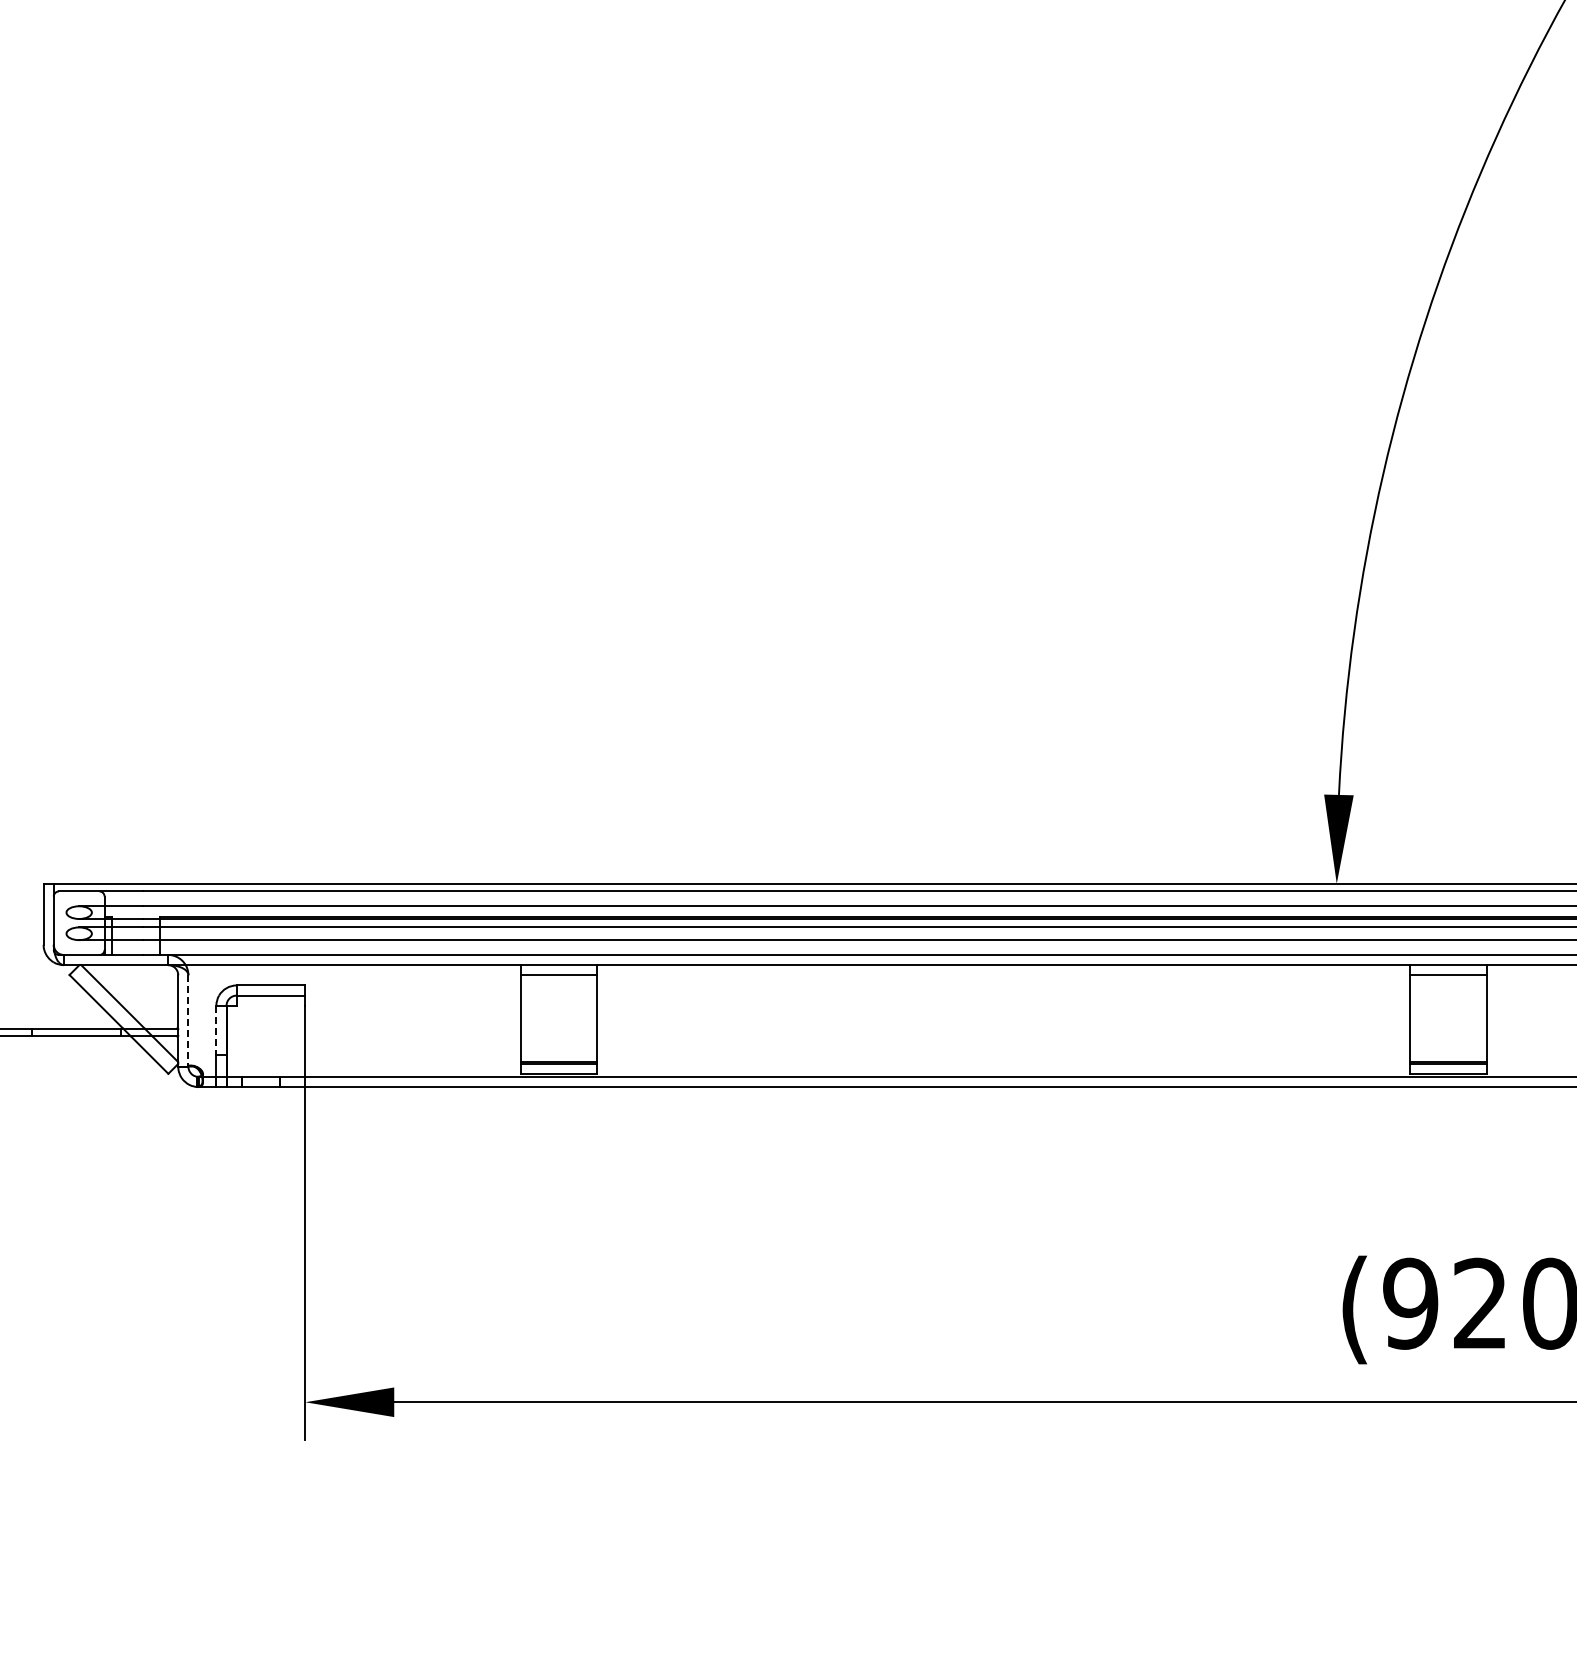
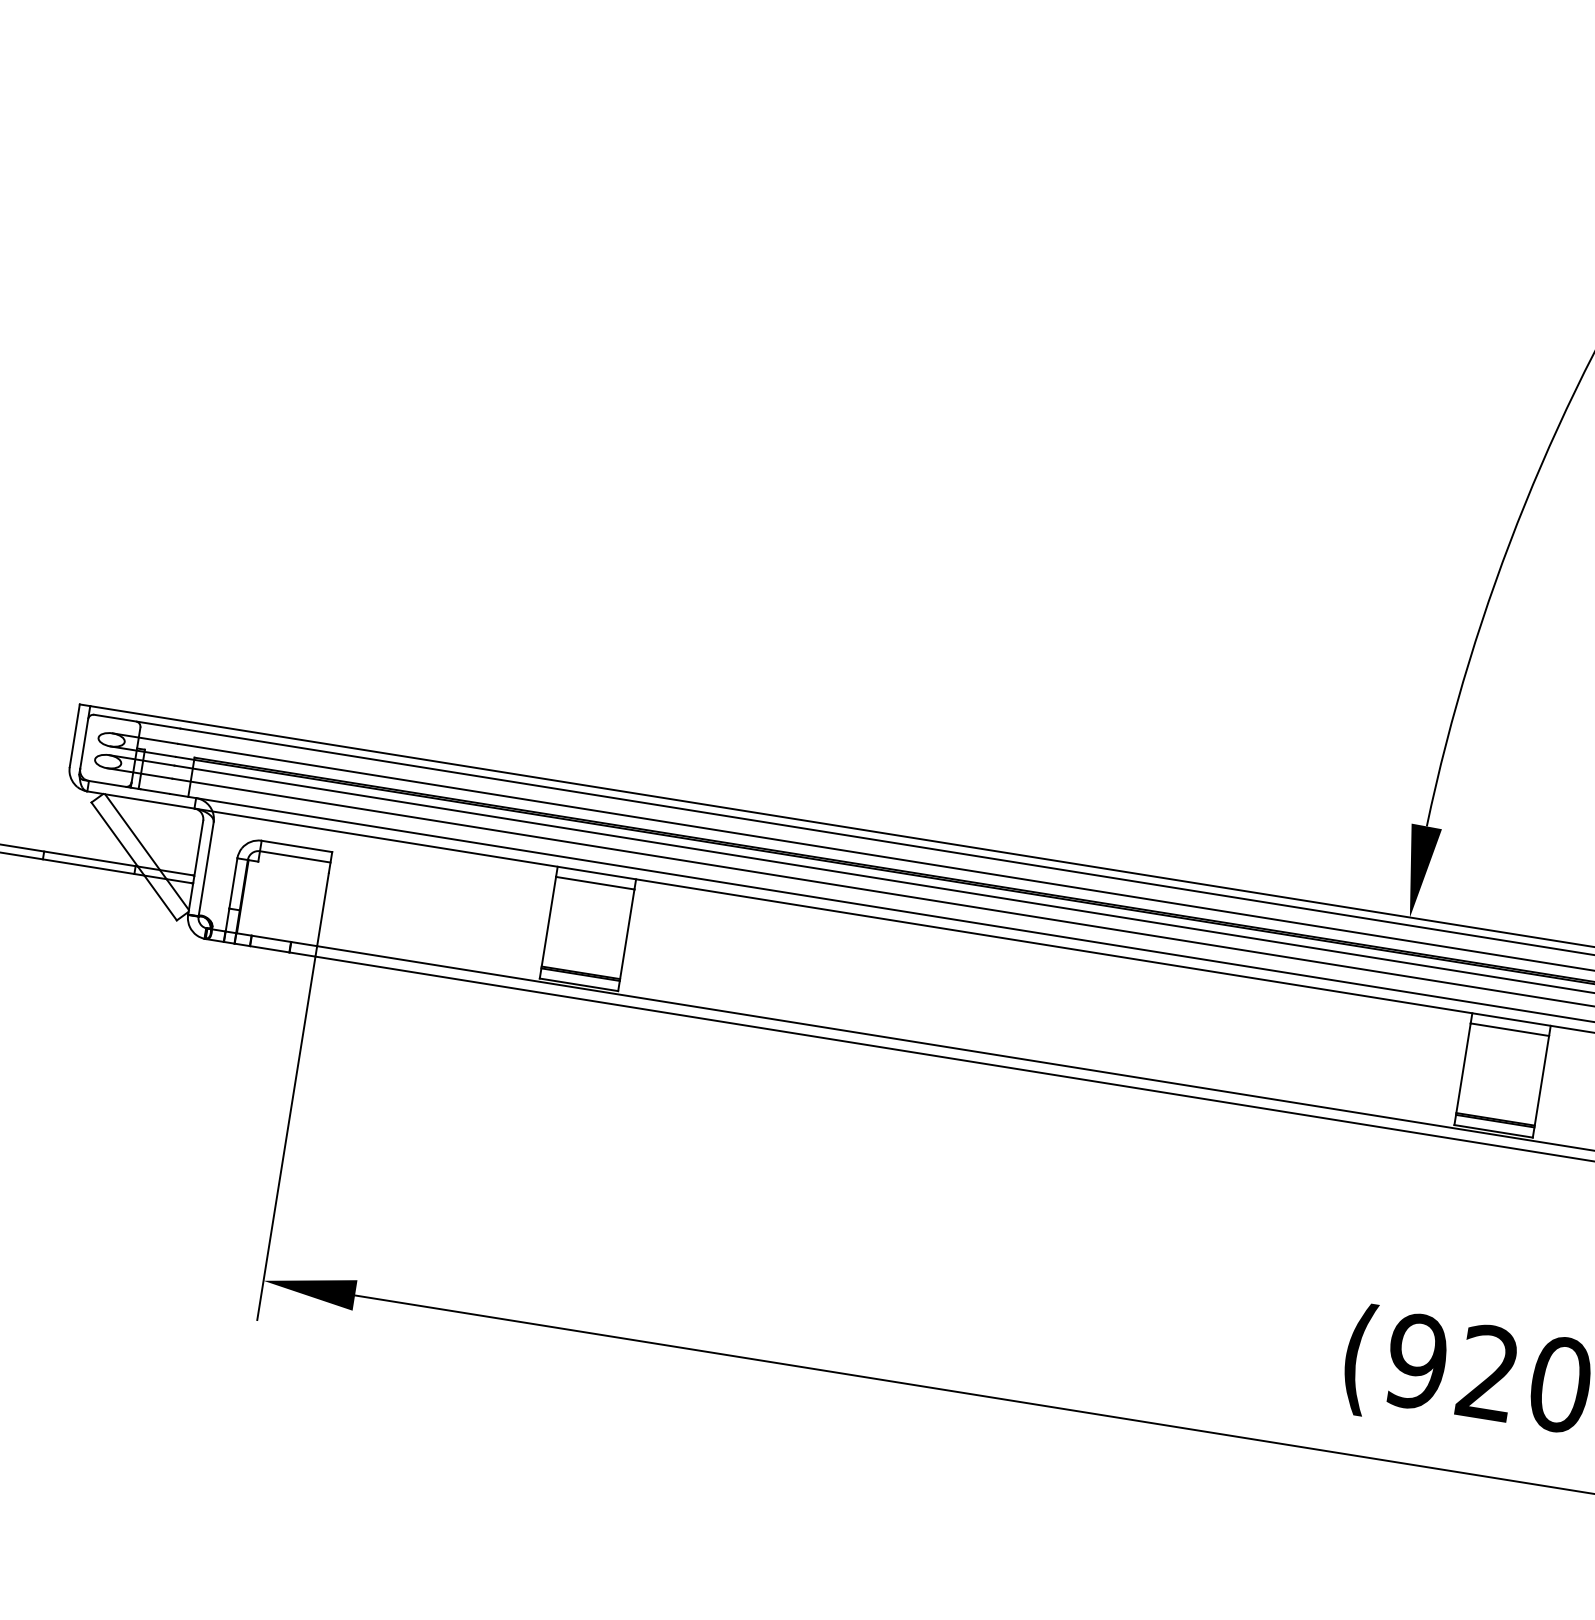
line: (188, 1021) -> (206, 869), dashed -> solid
line: (216, 1030) -> (233, 883), dashed -> solid

